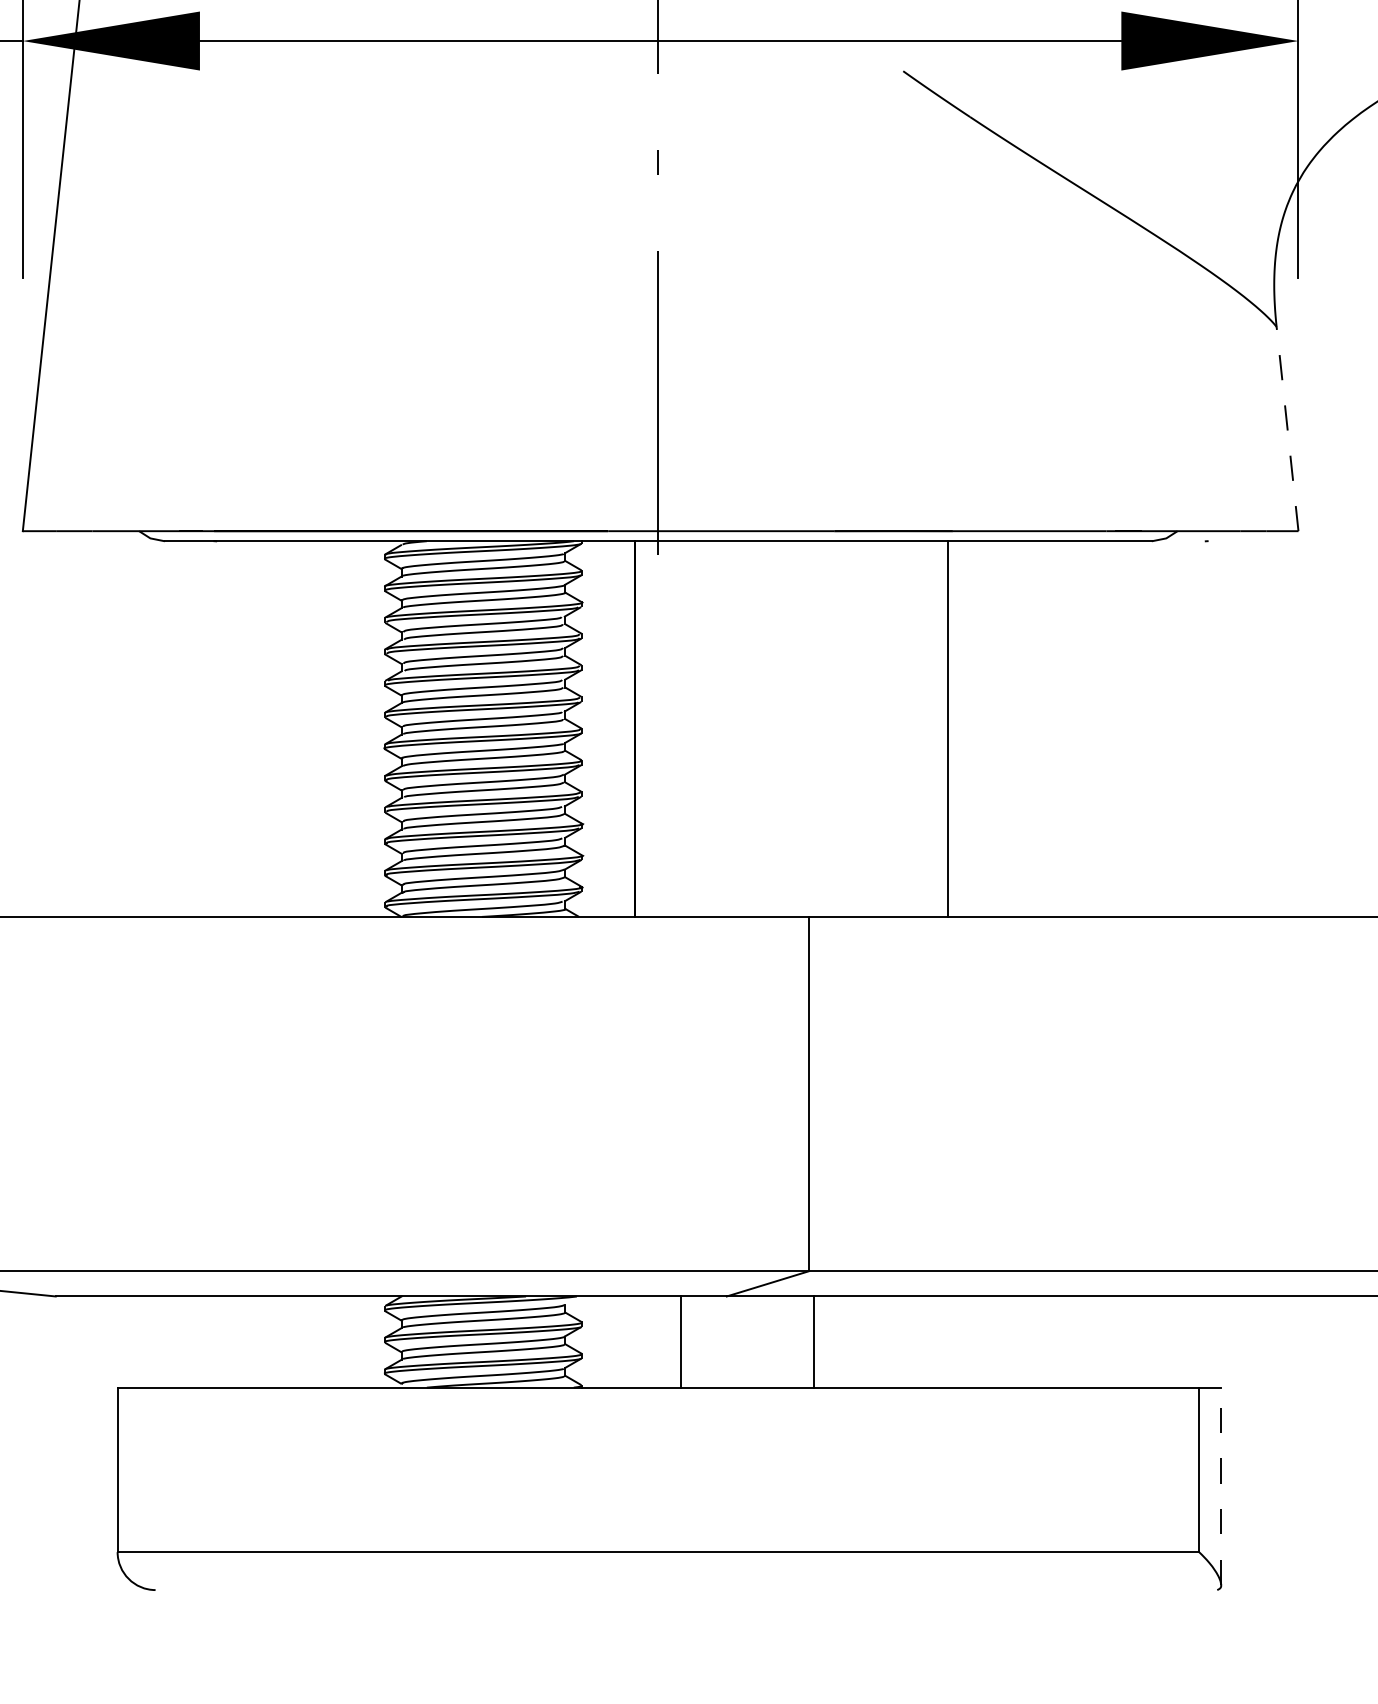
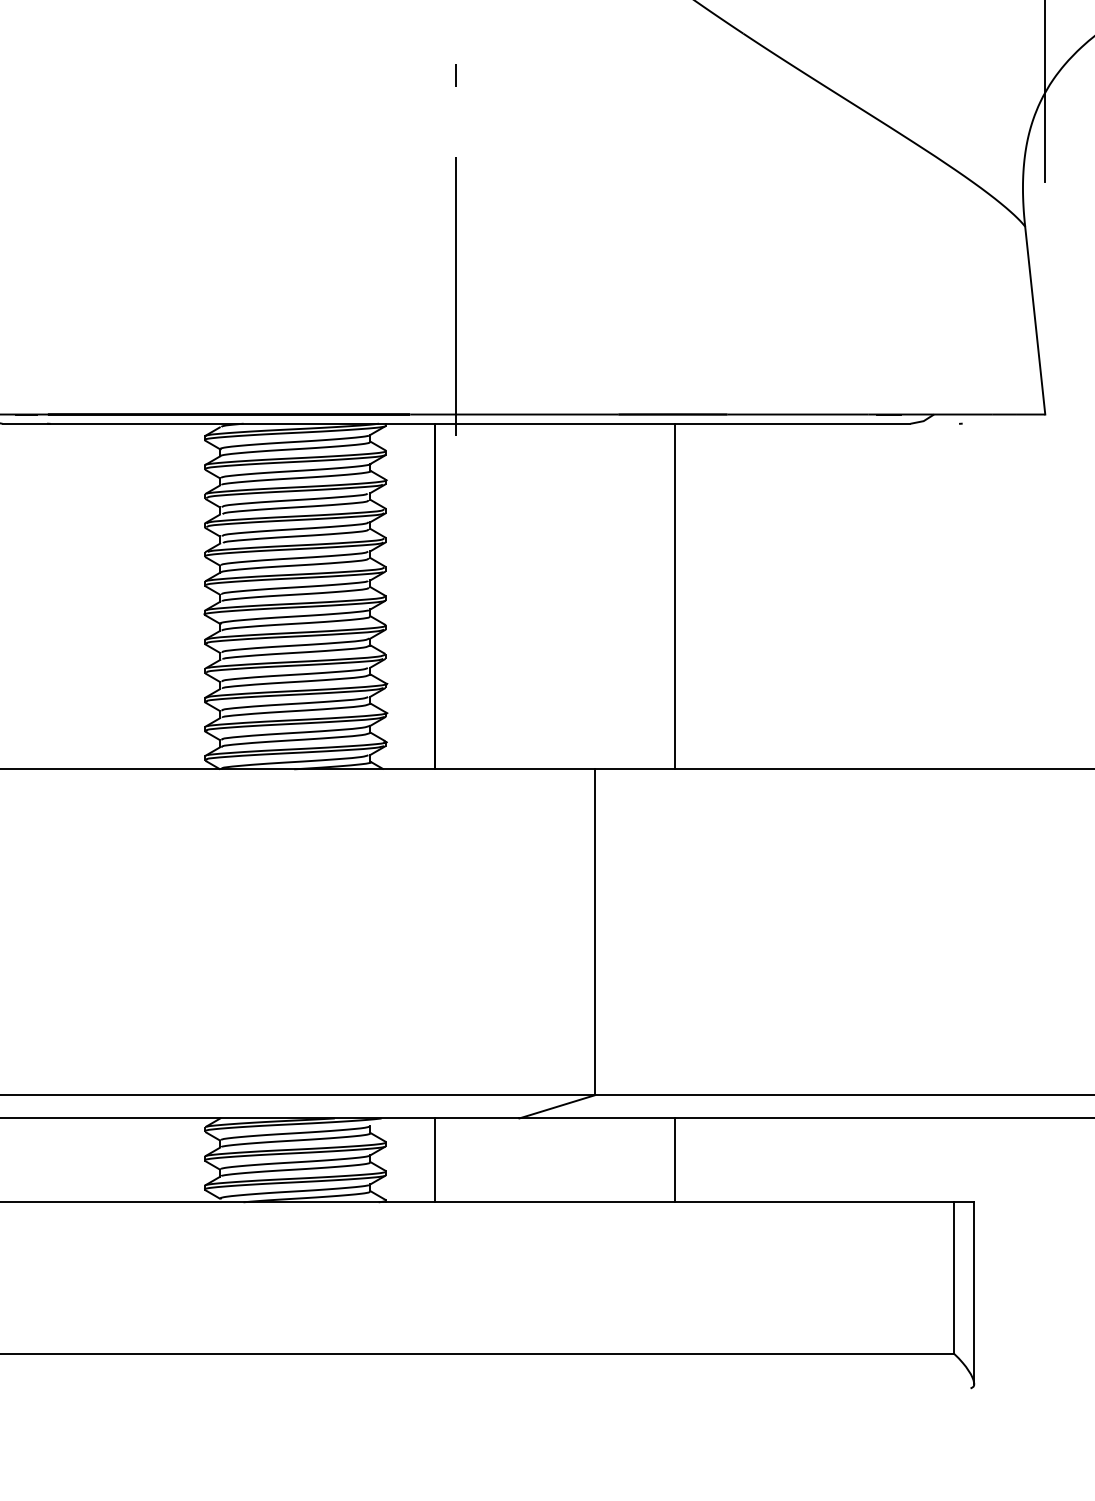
line: (1287, 429) -> (1035, 320), dashed -> solid
line: (947, 728) -> (674, 596), moved
line: (681, 1341) -> (435, 1159), moved
line: (813, 1341) -> (674, 1159), moved
line: (1221, 1486) -> (974, 1293), dashed -> solid

